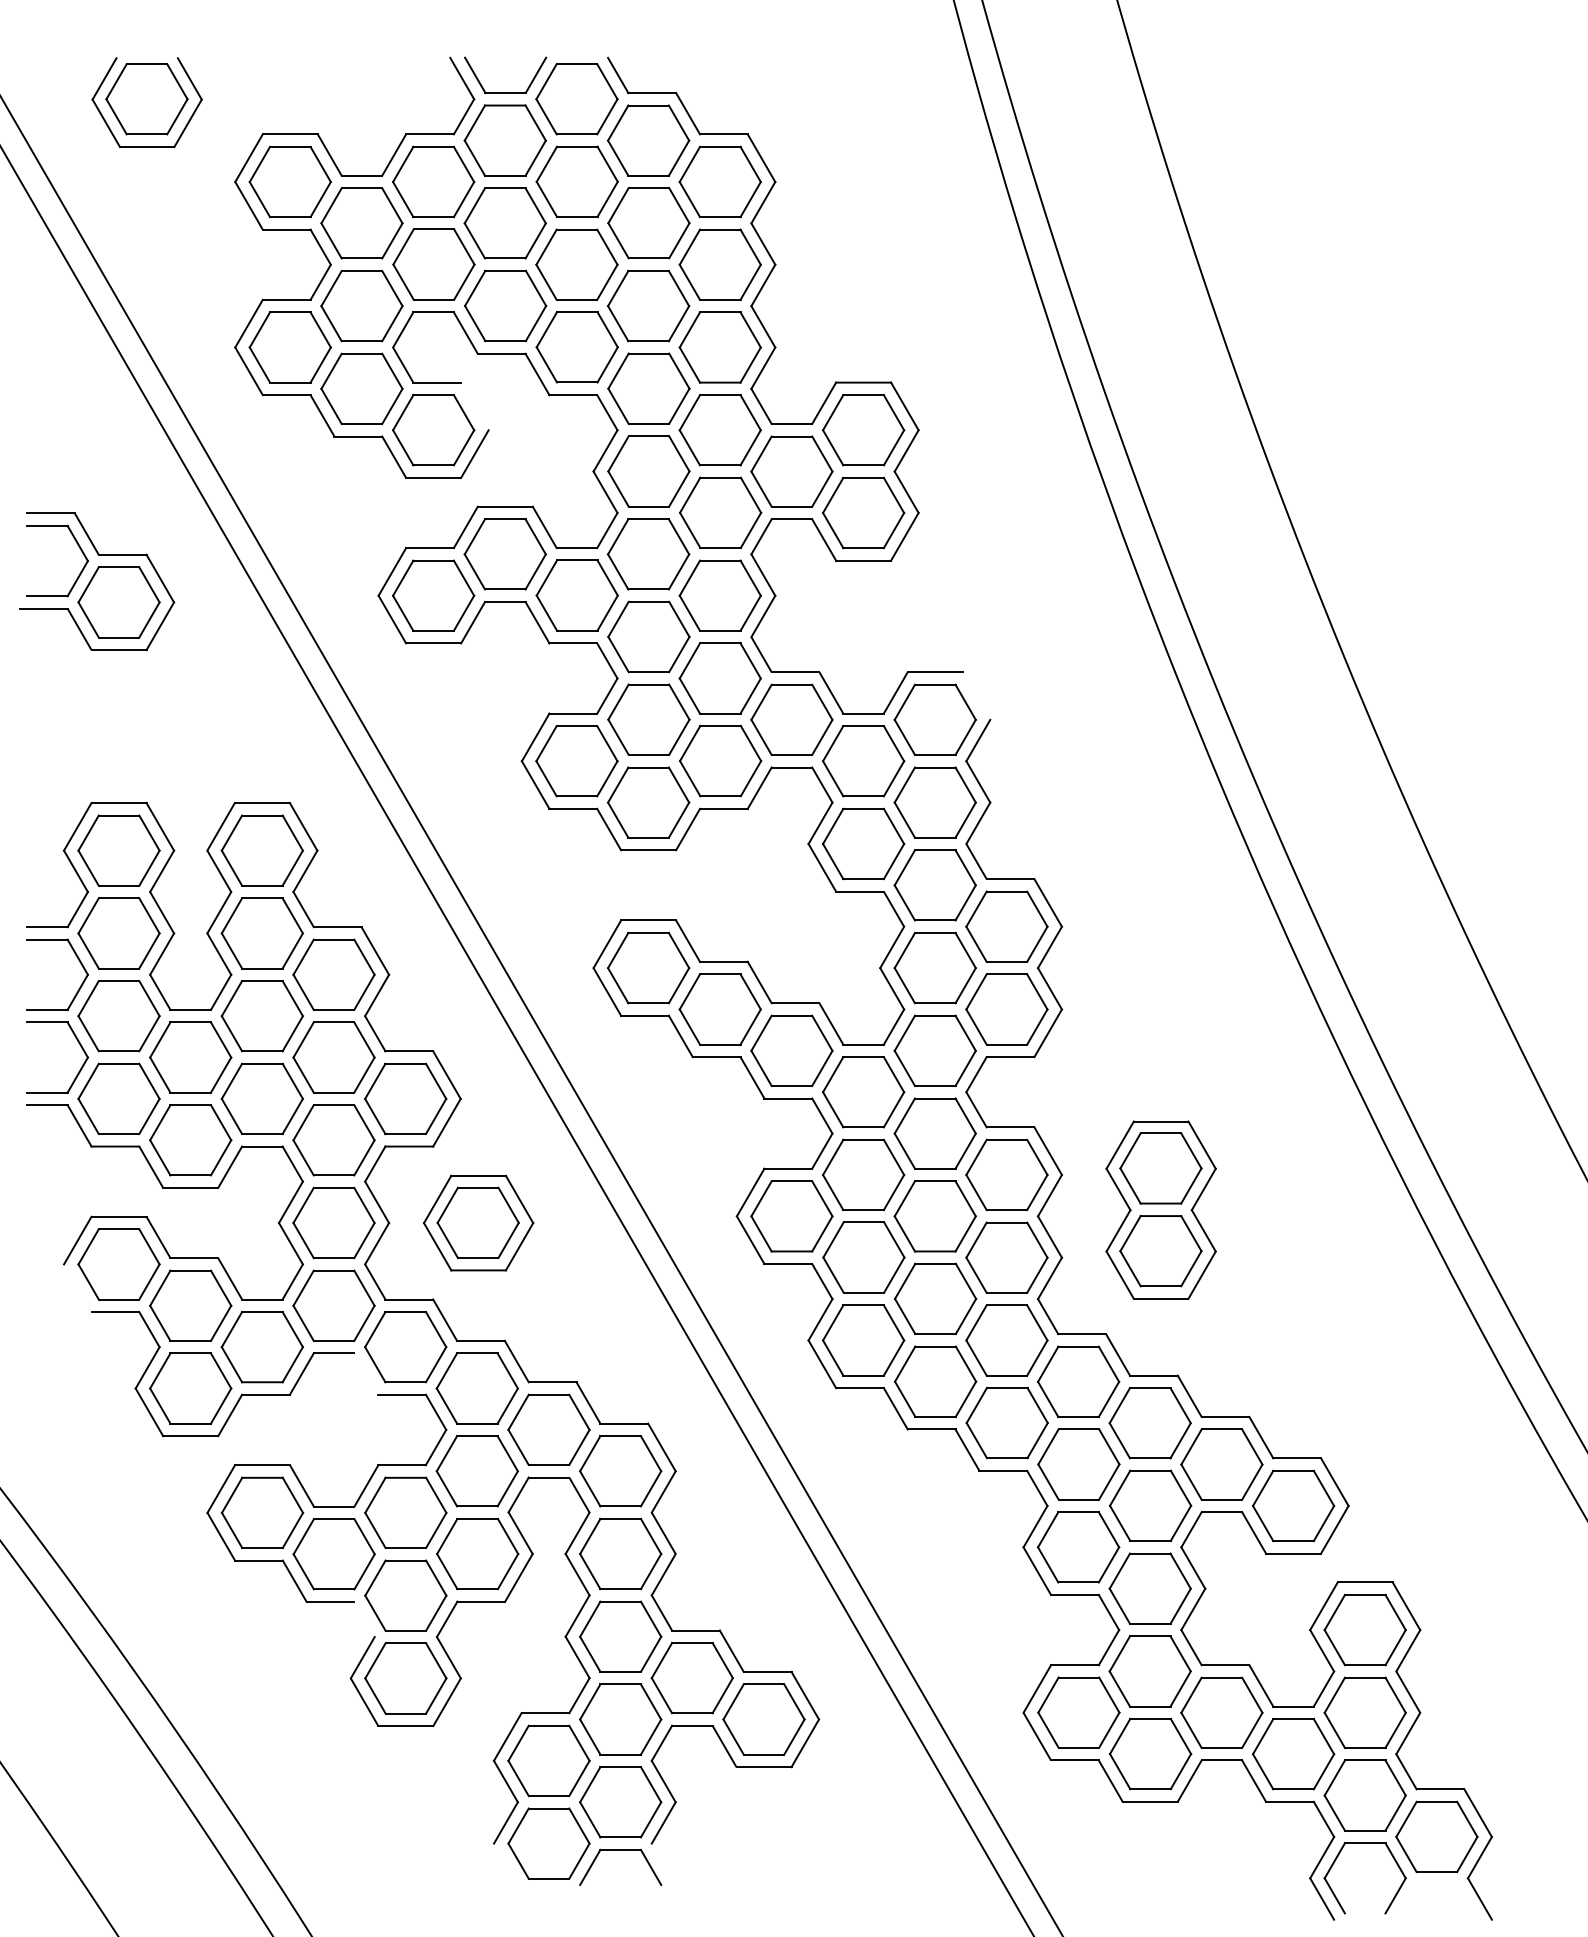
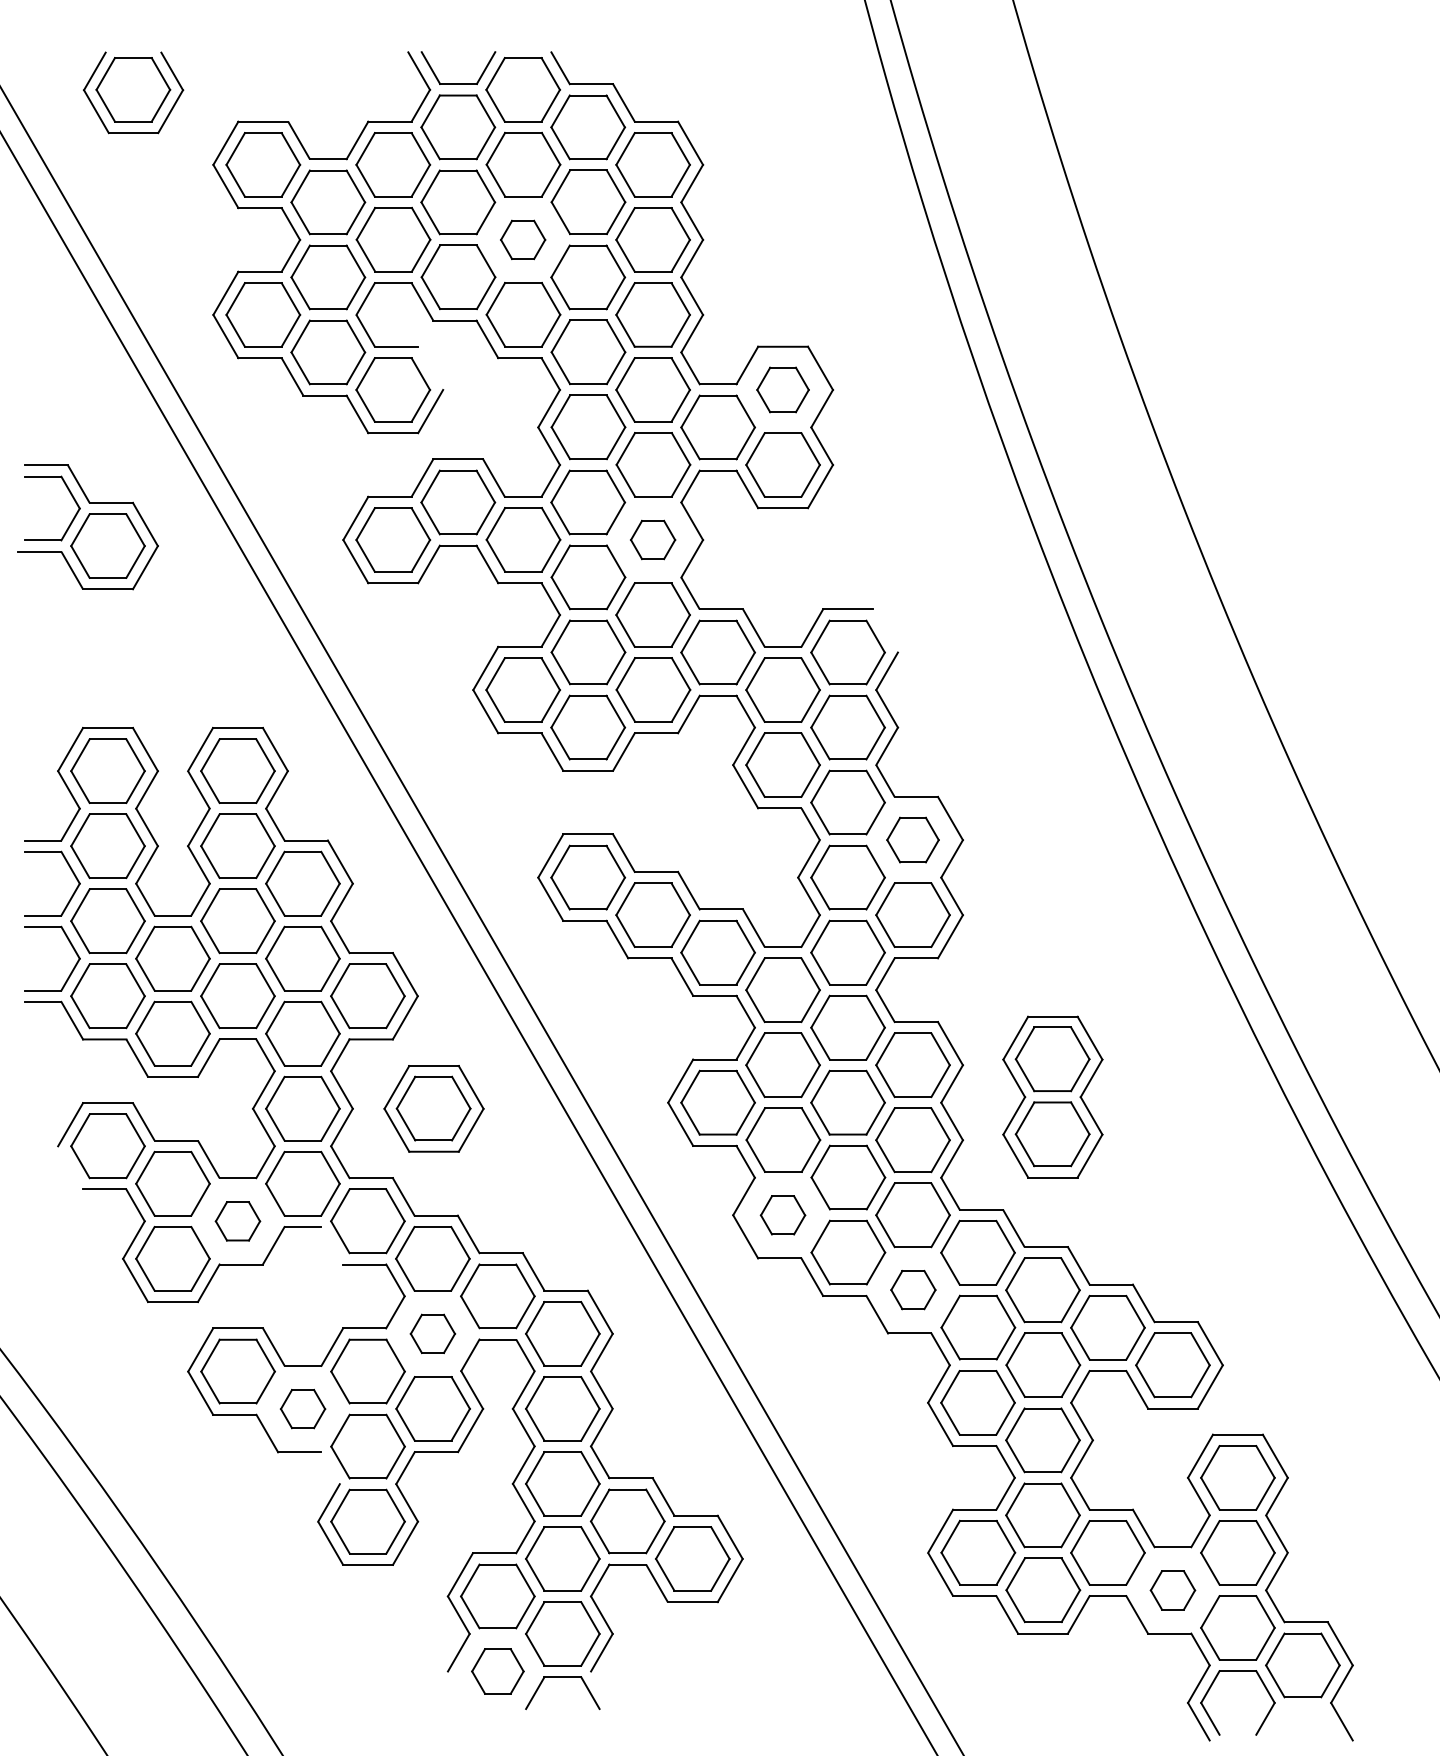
part: (576, 264) -> (522, 239), size x0.6
part: (862, 429) -> (782, 389), size x0.7
part: (719, 595) -> (652, 539), size x0.6
part: (1006, 926) -> (912, 839), size x0.7
part: (862, 1340) -> (782, 1215), size x0.6
part: (261, 1347) -> (237, 1221), size x0.6
part: (1007, 1422) -> (913, 1289), size x0.6
part: (476, 1470) -> (432, 1333), size x0.6
part: (333, 1553) -> (302, 1408), size x0.6
part: (1293, 1754) -> (1172, 1590), size x0.6
part: (548, 1843) -> (497, 1671), size x0.7

